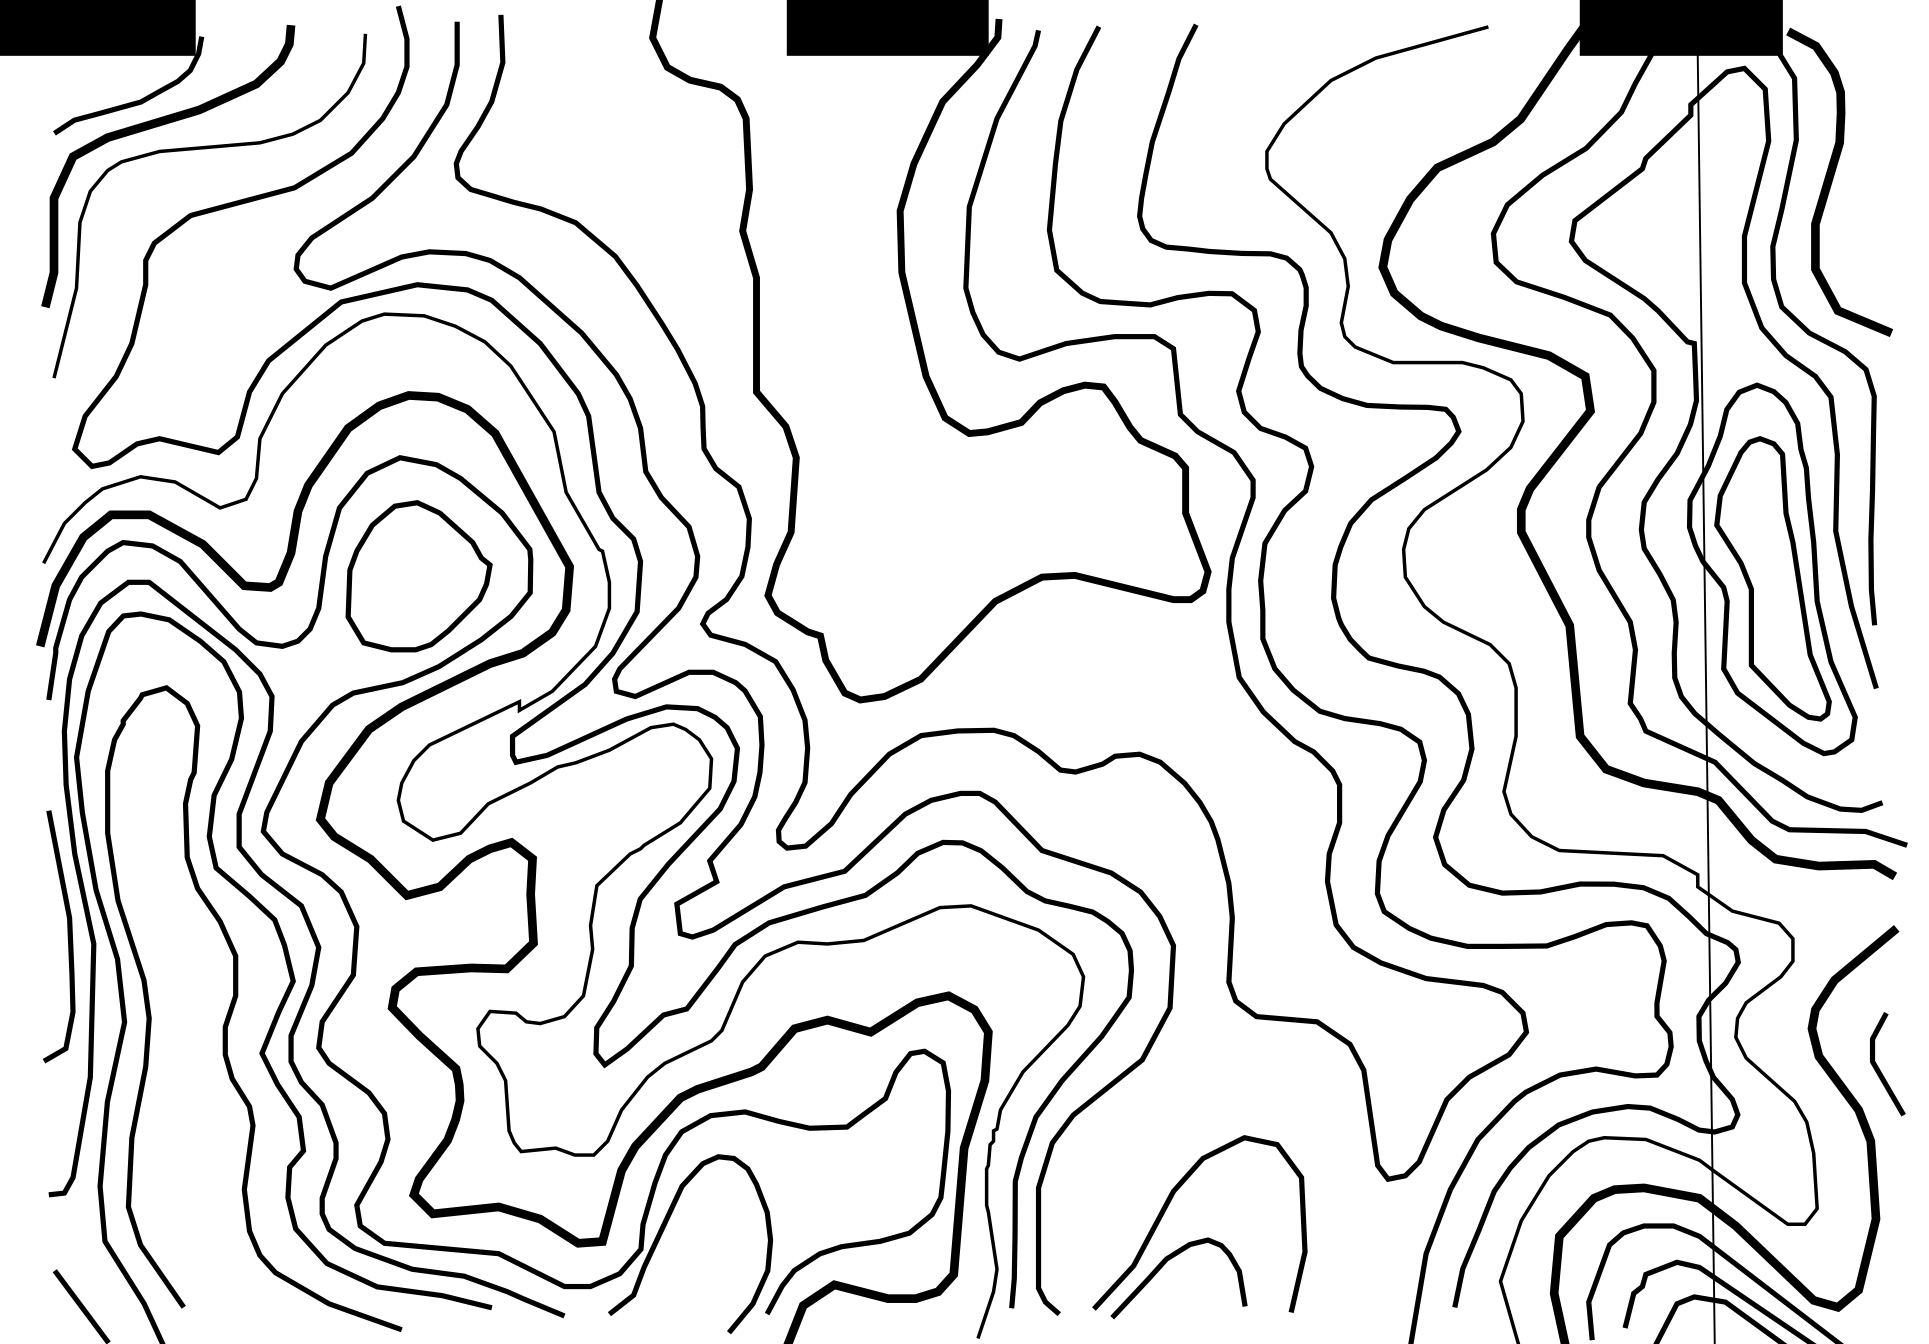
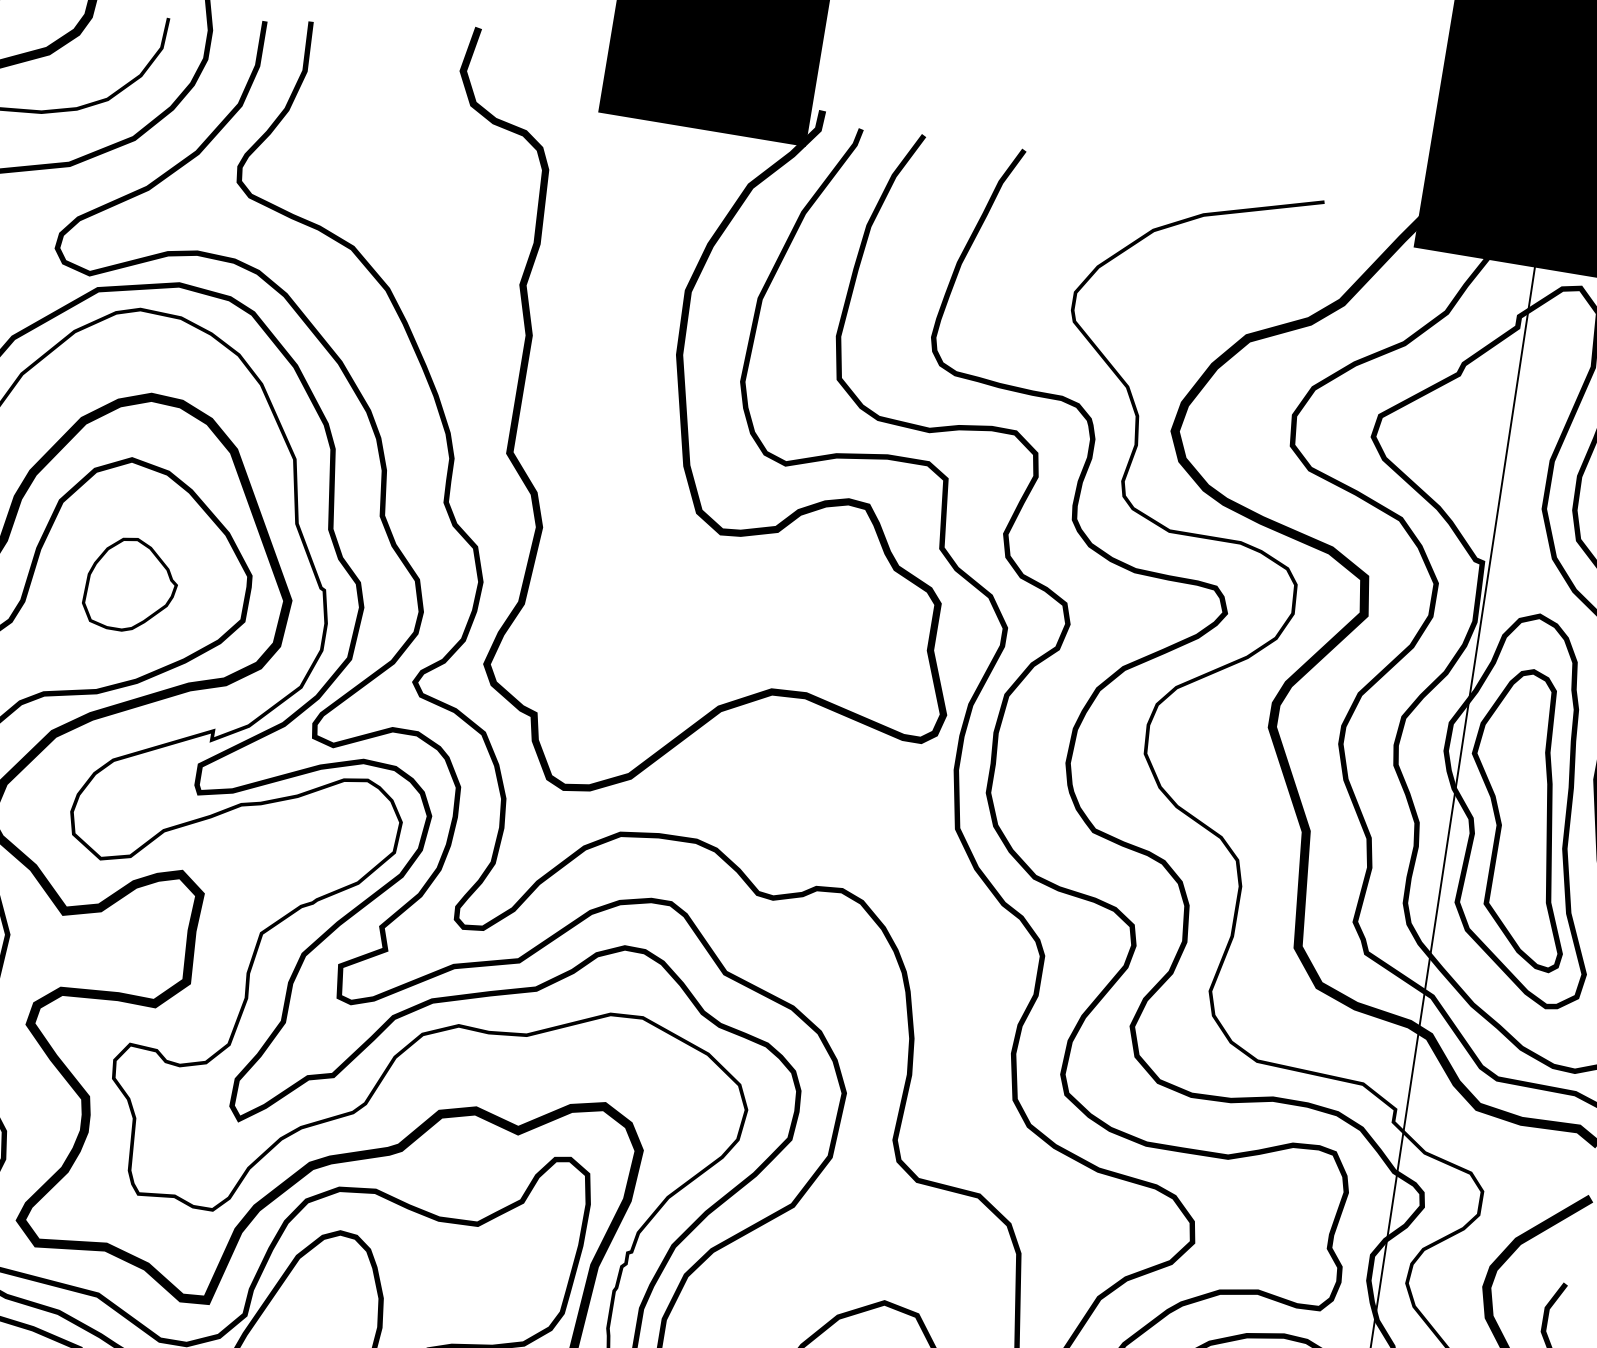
part: (418, 576) -> (130, 585), size x0.6

